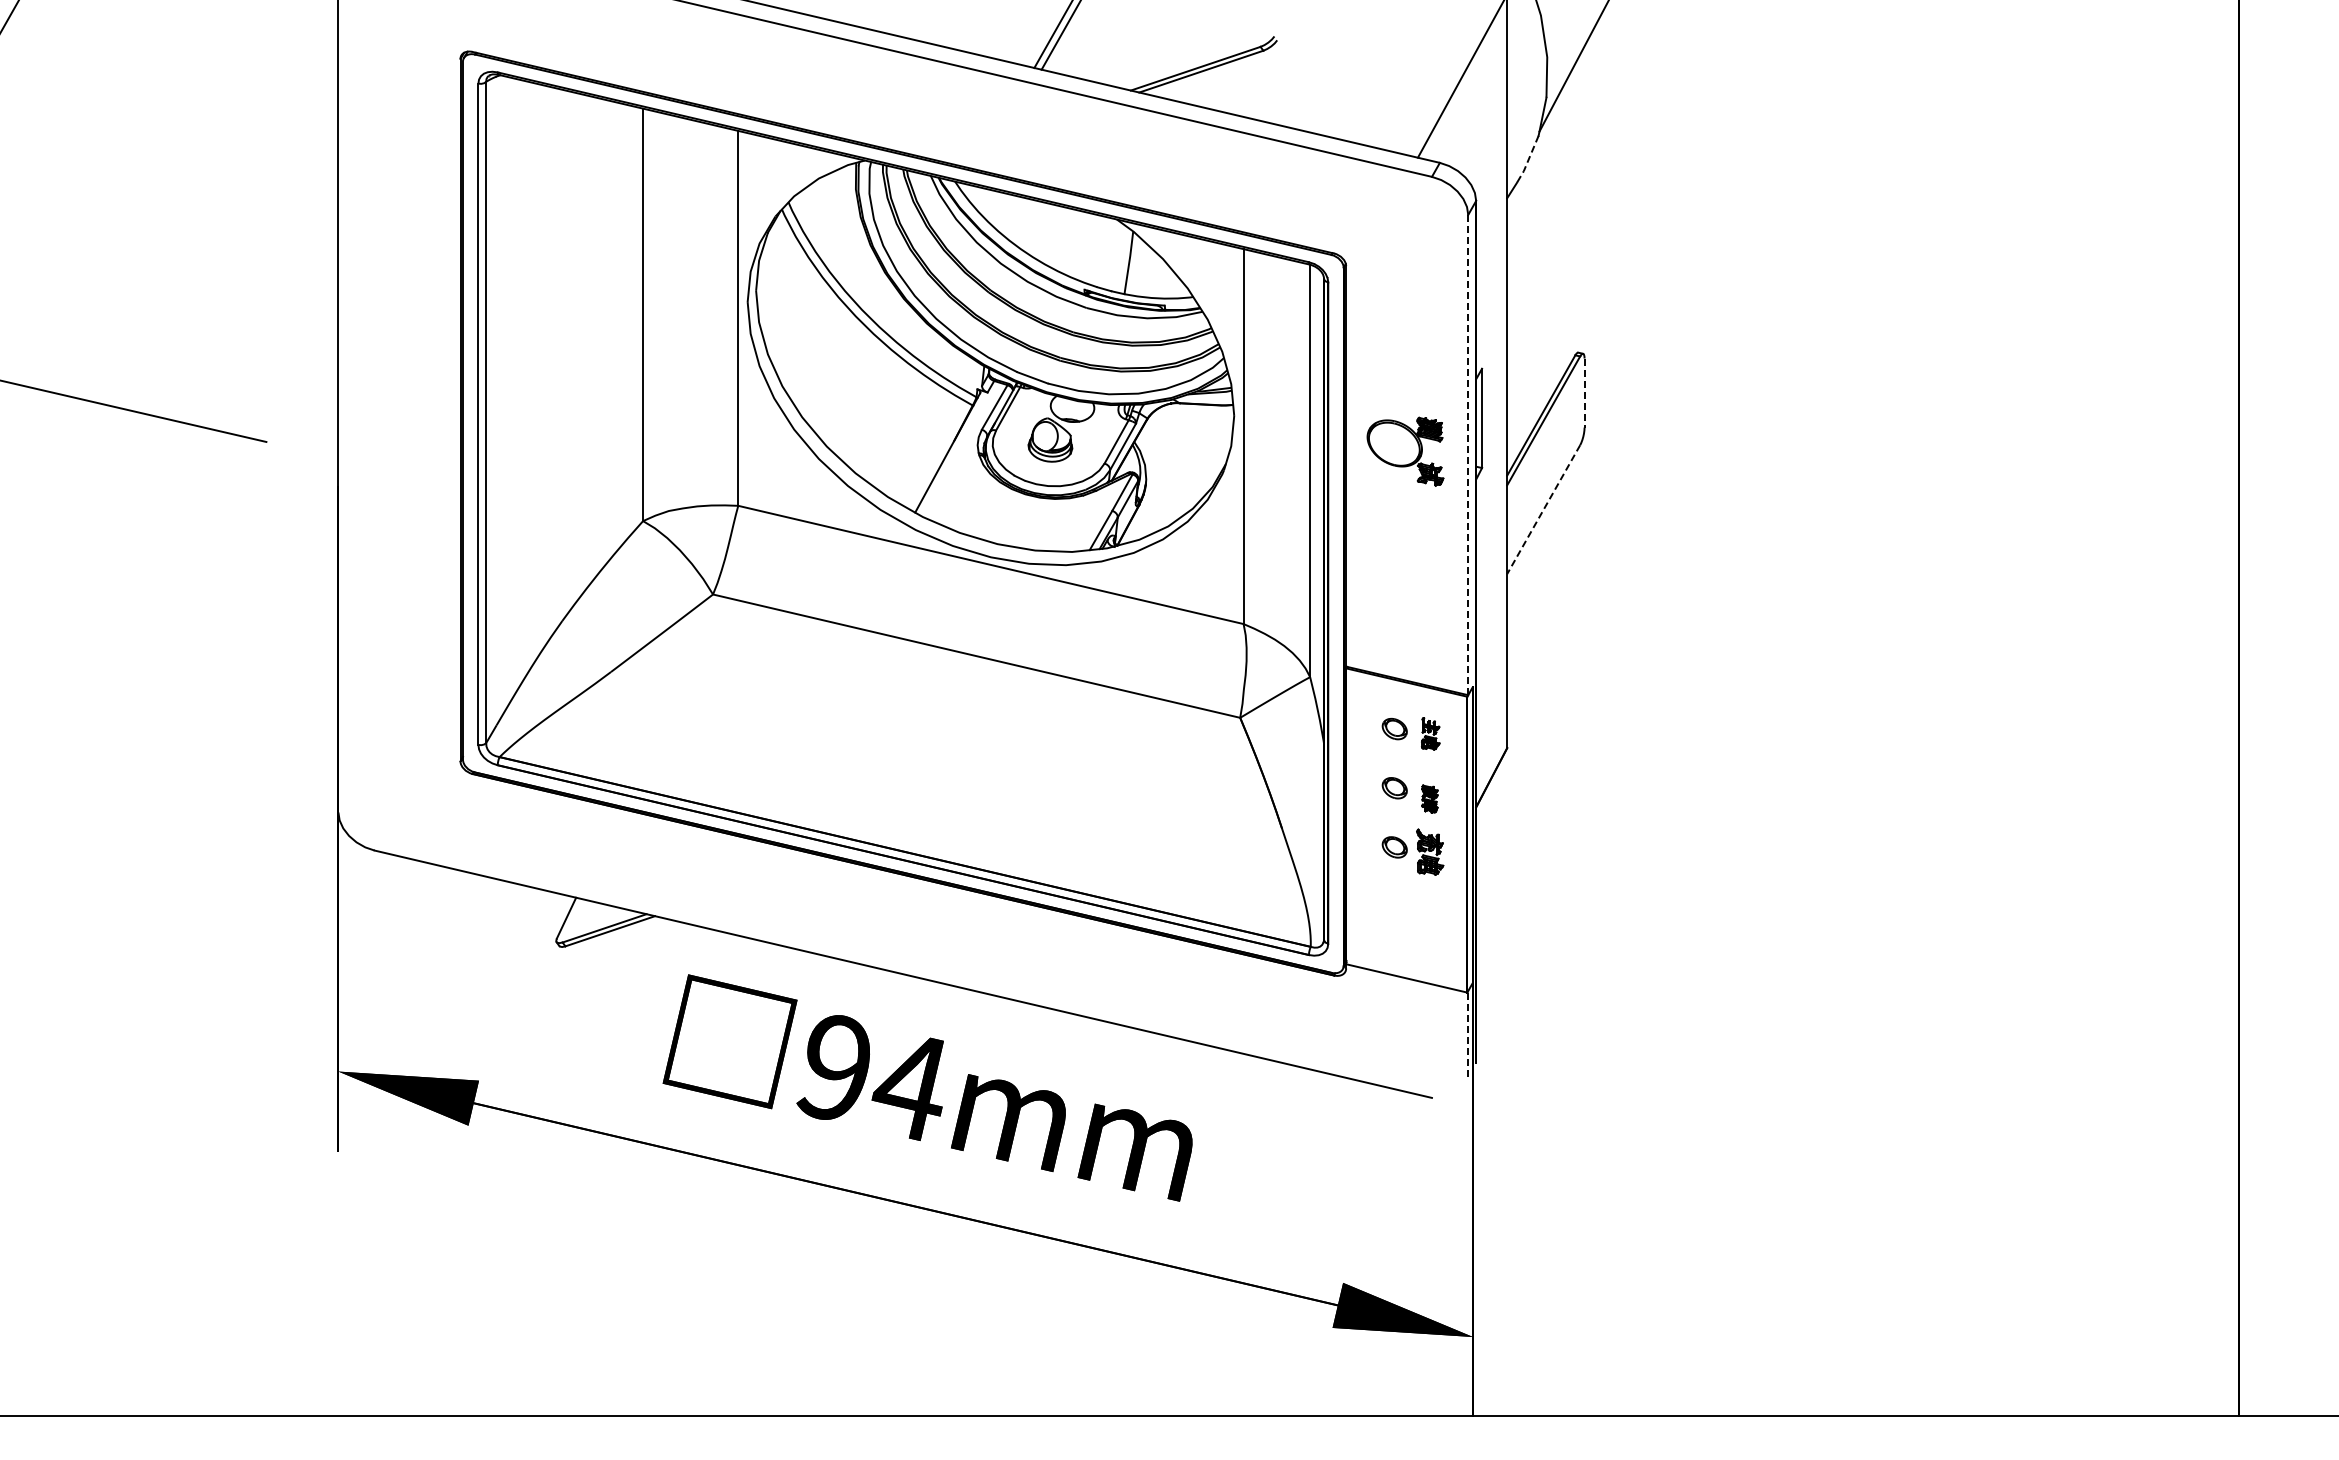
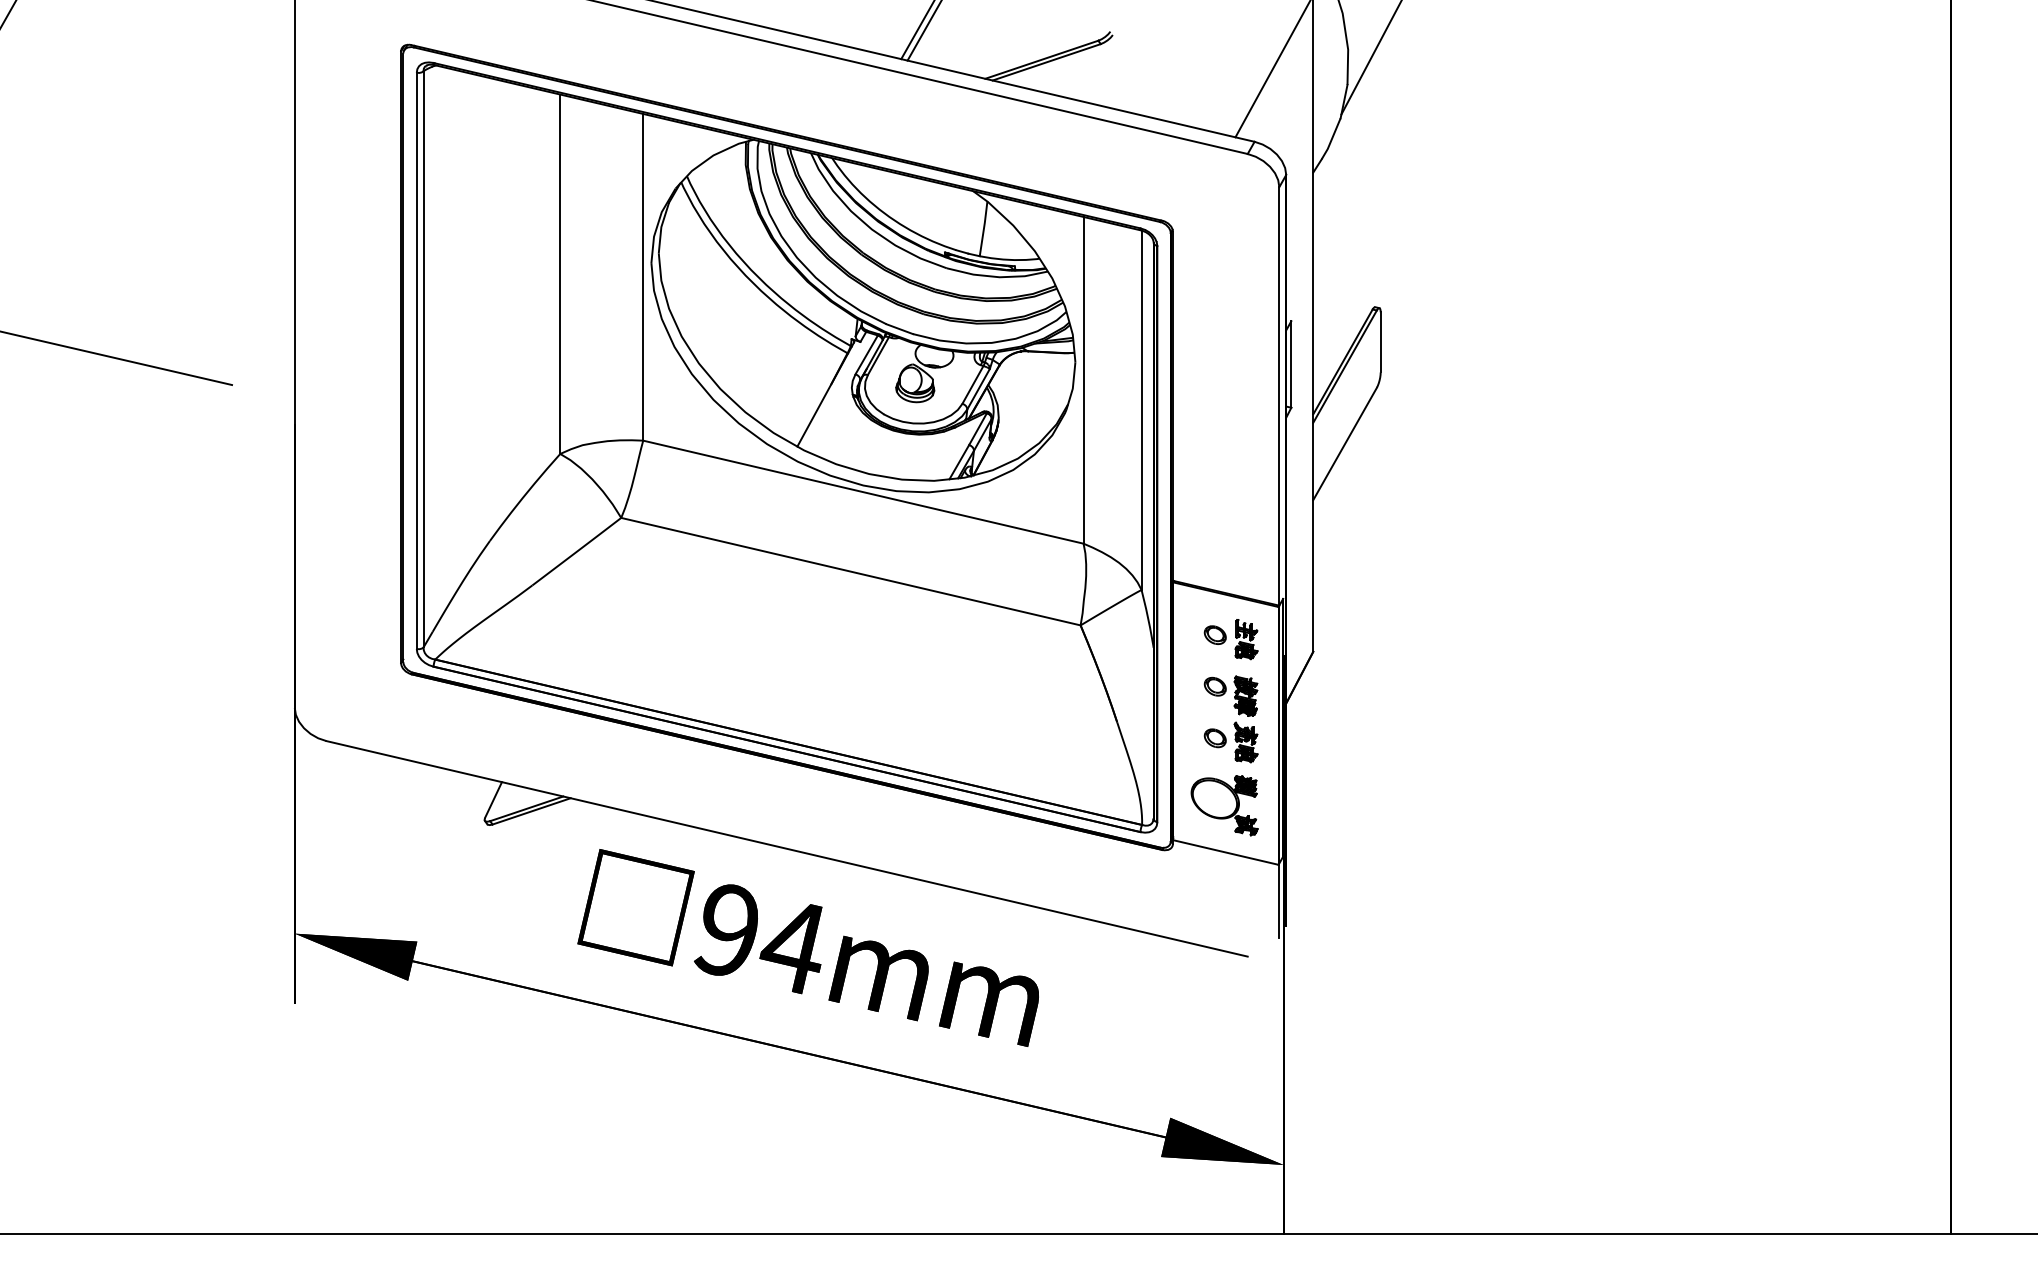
line: (1528, 160) -> (1331, 139), dashed -> solid
line: (1584, 393) -> (1380, 342), dashed -> solid
part: (1405, 451) -> (1224, 805), moved
line: (1468, 454) -> (1279, 395), dashed -> solid
line: (1543, 510) -> (1344, 444), dashed -> solid
part: (1430, 733) -> (1246, 639), size x1.43
part: (1429, 798) -> (1245, 695), size x1.67
line: (1468, 1033) -> (1279, 900), dashed -> solid

